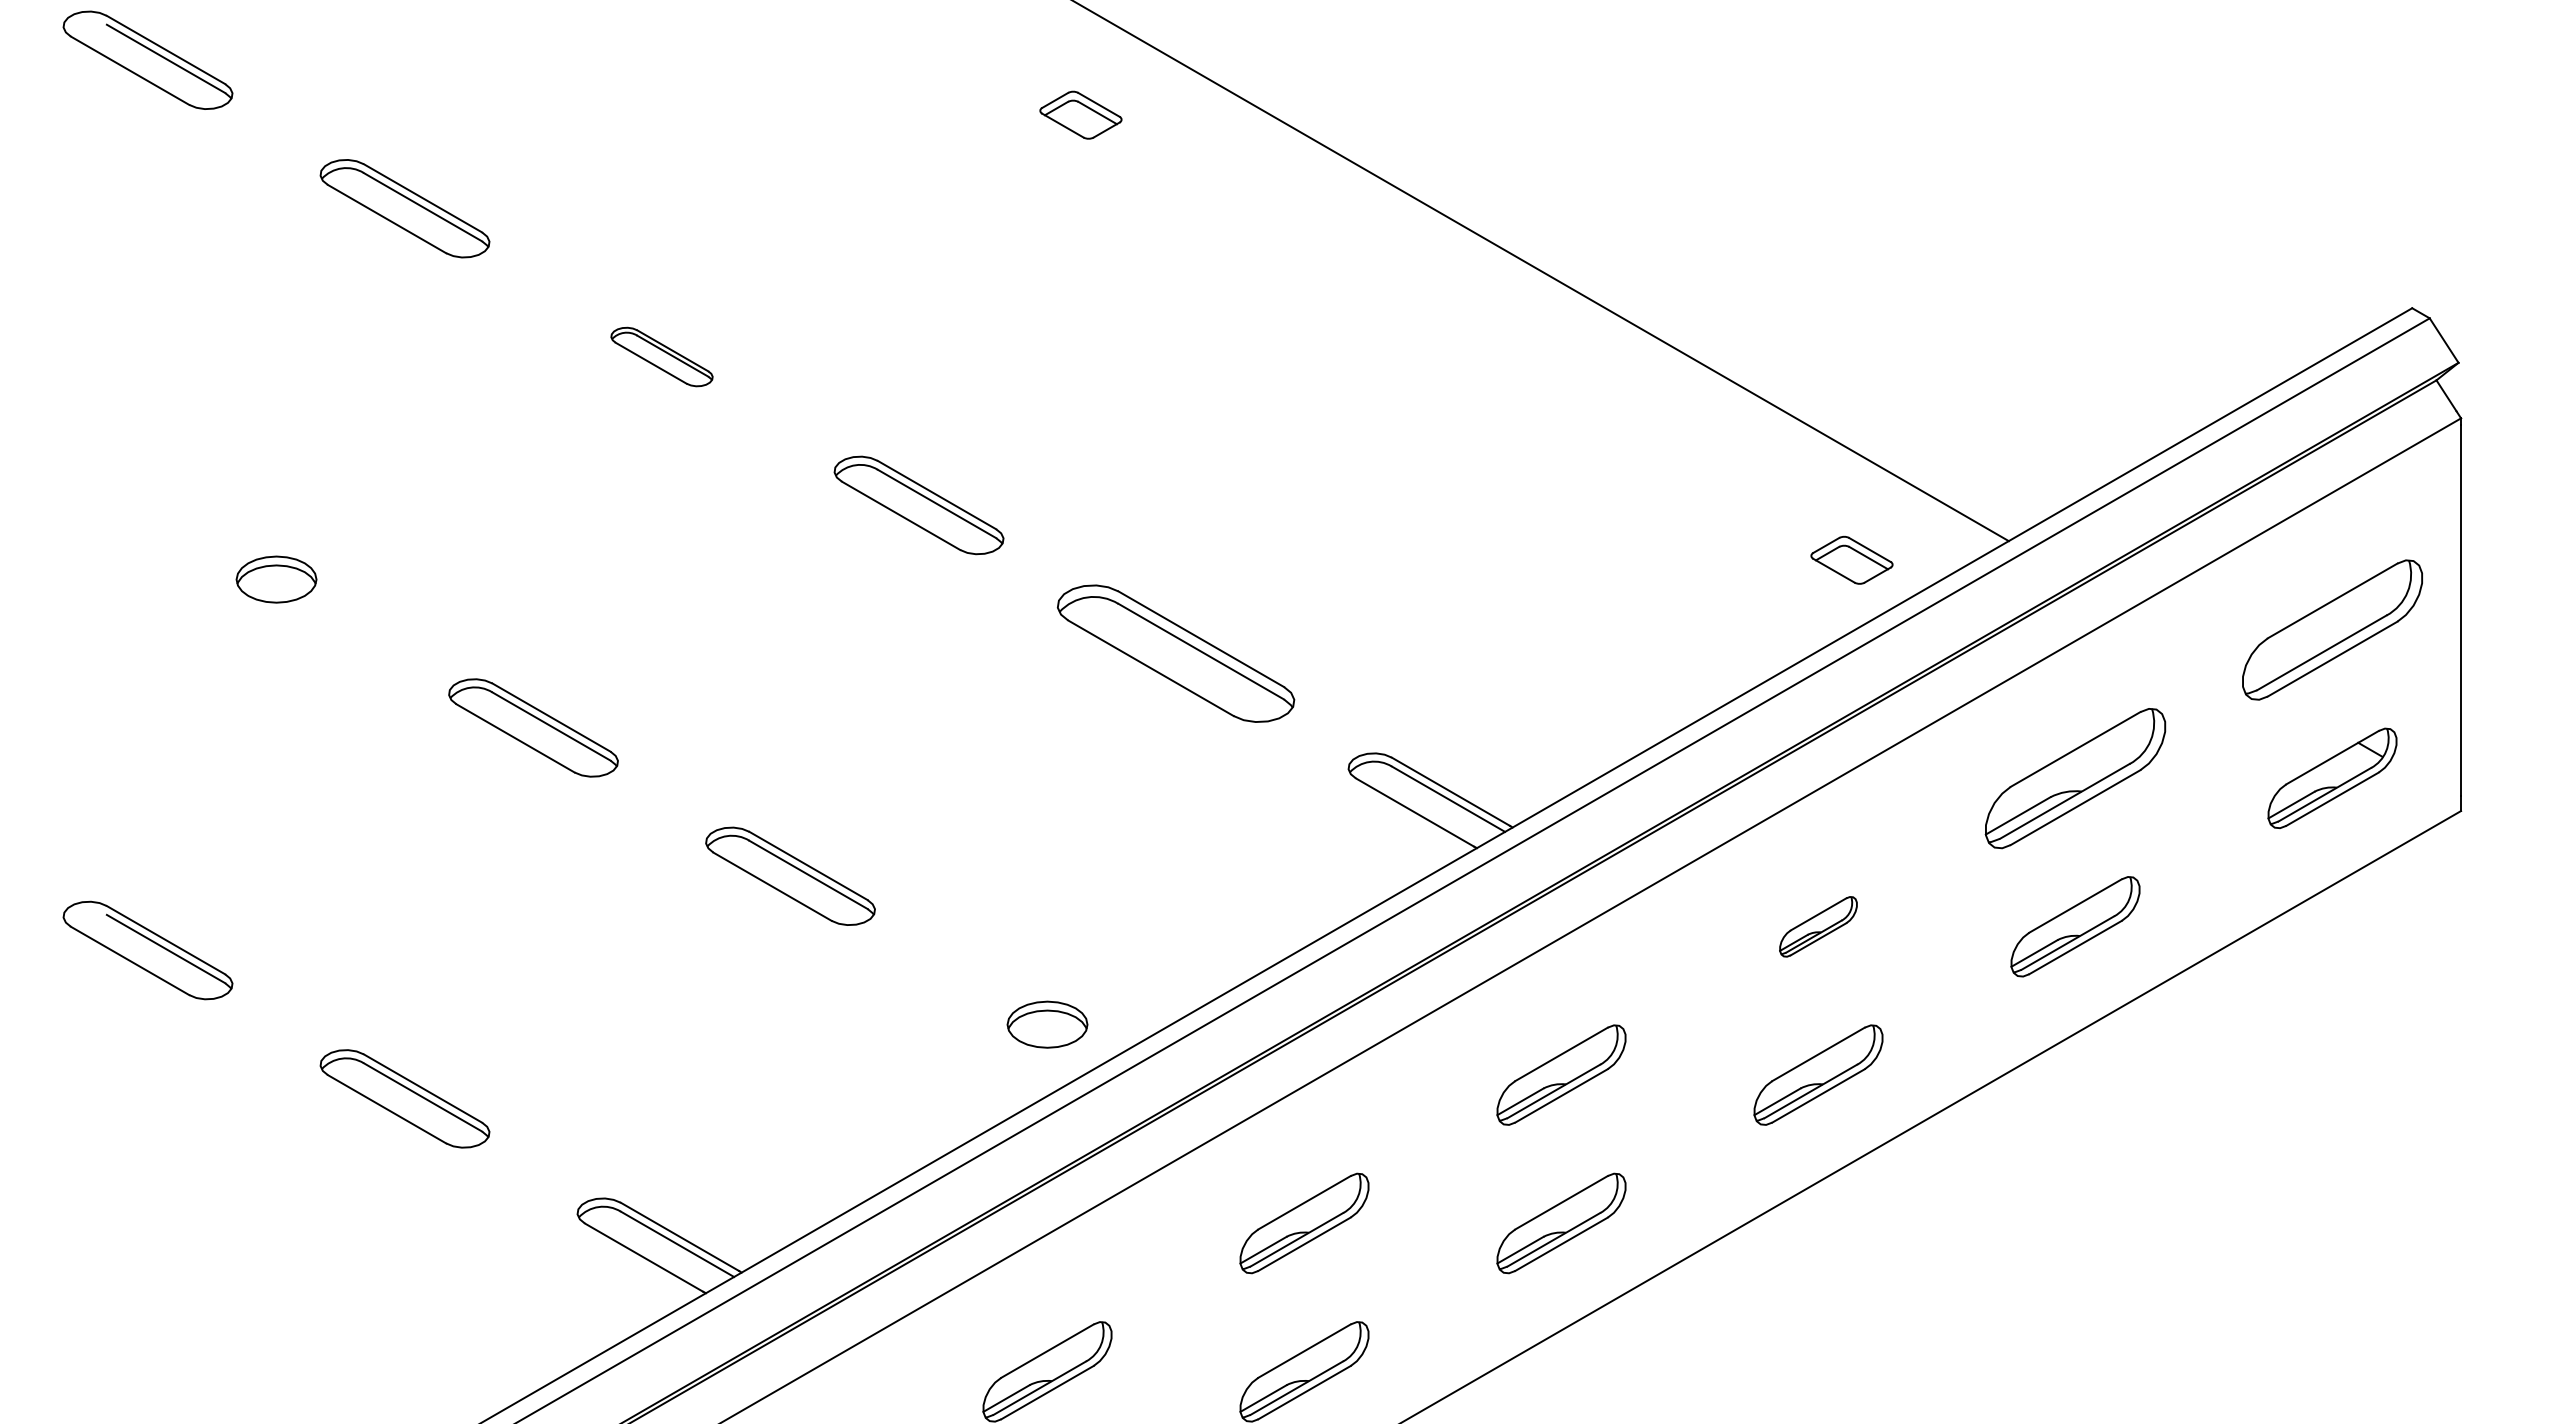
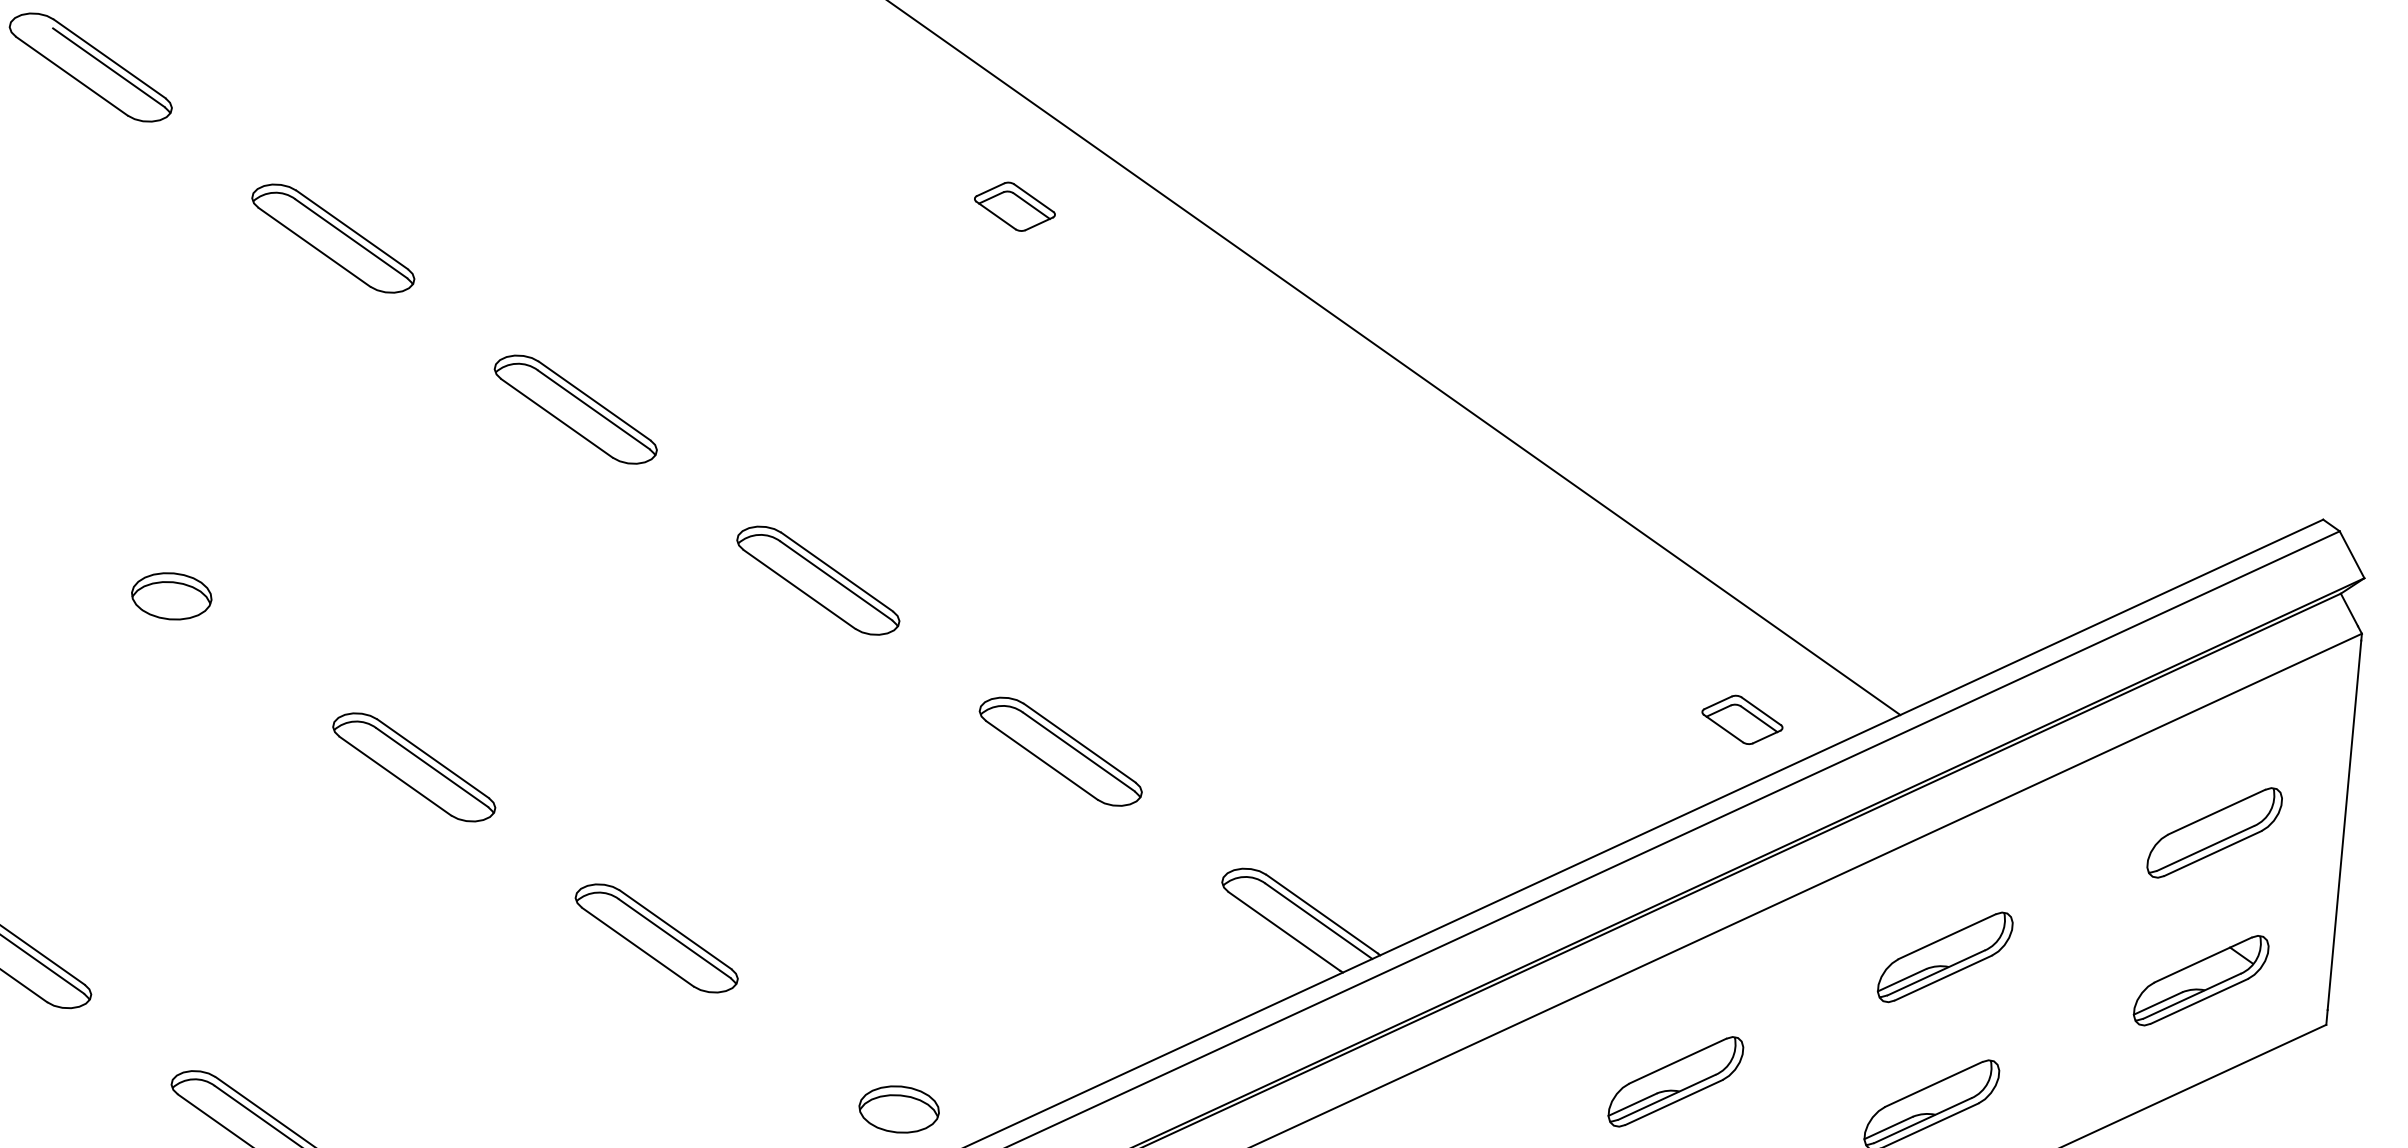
part: (661, 356) -> (575, 409), size x1.67
part: (2332, 629) -> (2214, 832), size x0.71
part: (1175, 653) -> (1060, 751), size x0.71
part: (2075, 777) -> (1945, 956), size x0.71
part: (1818, 926) -> (1675, 1081), size x1.67

